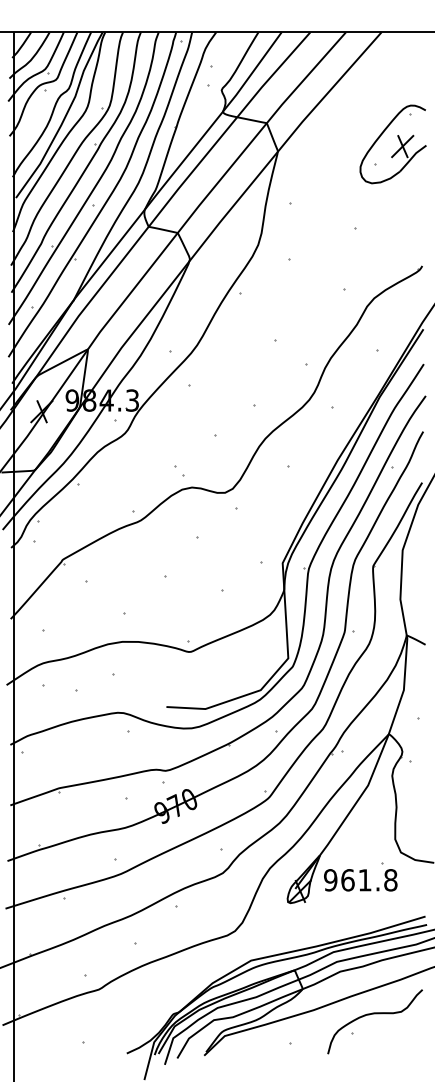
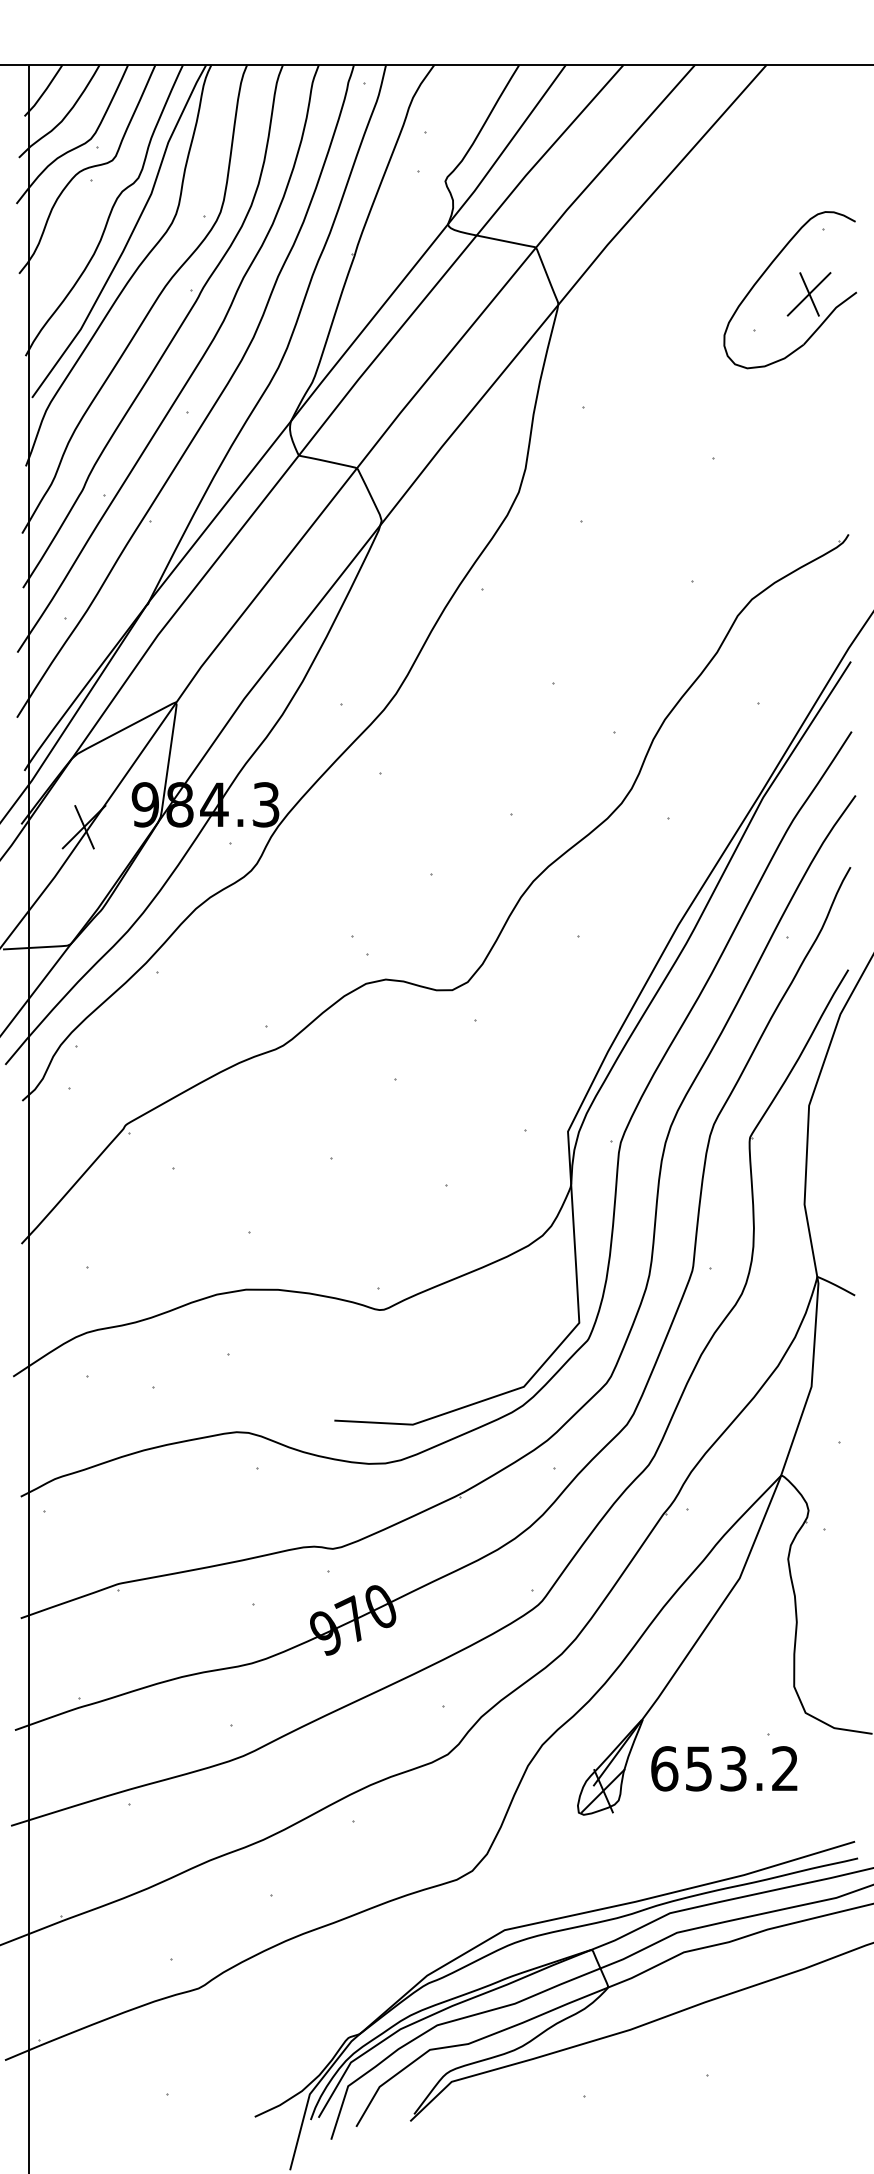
text: (360, 880) -> (724, 1769), 961.8 -> 653.2
curve: (374, 1014) -> (752, 2038), removed

